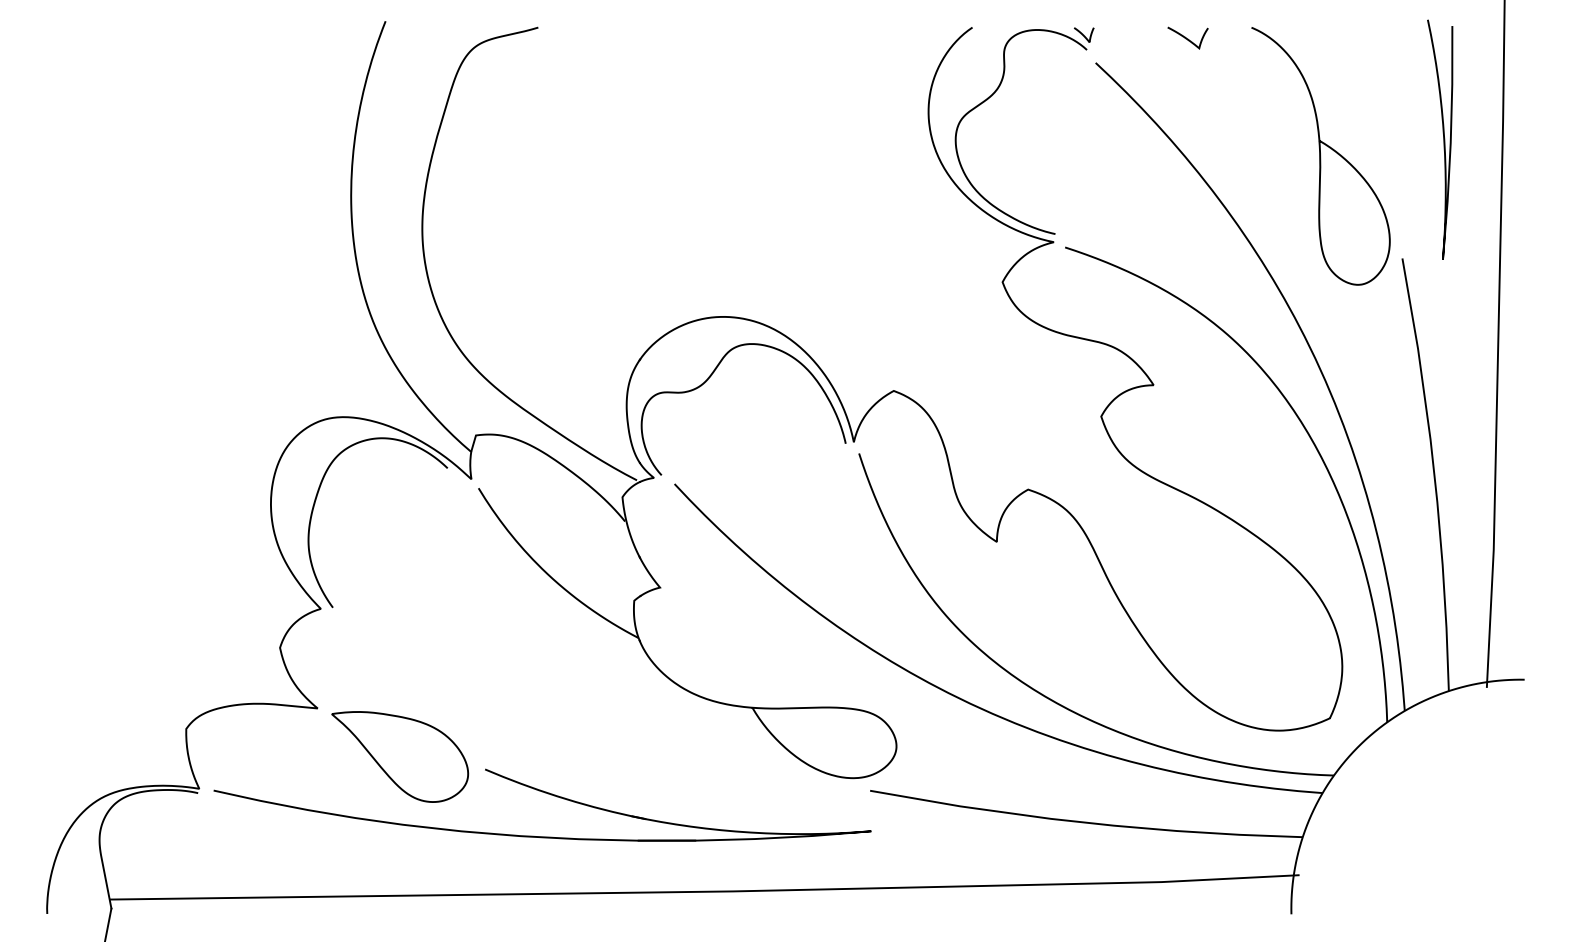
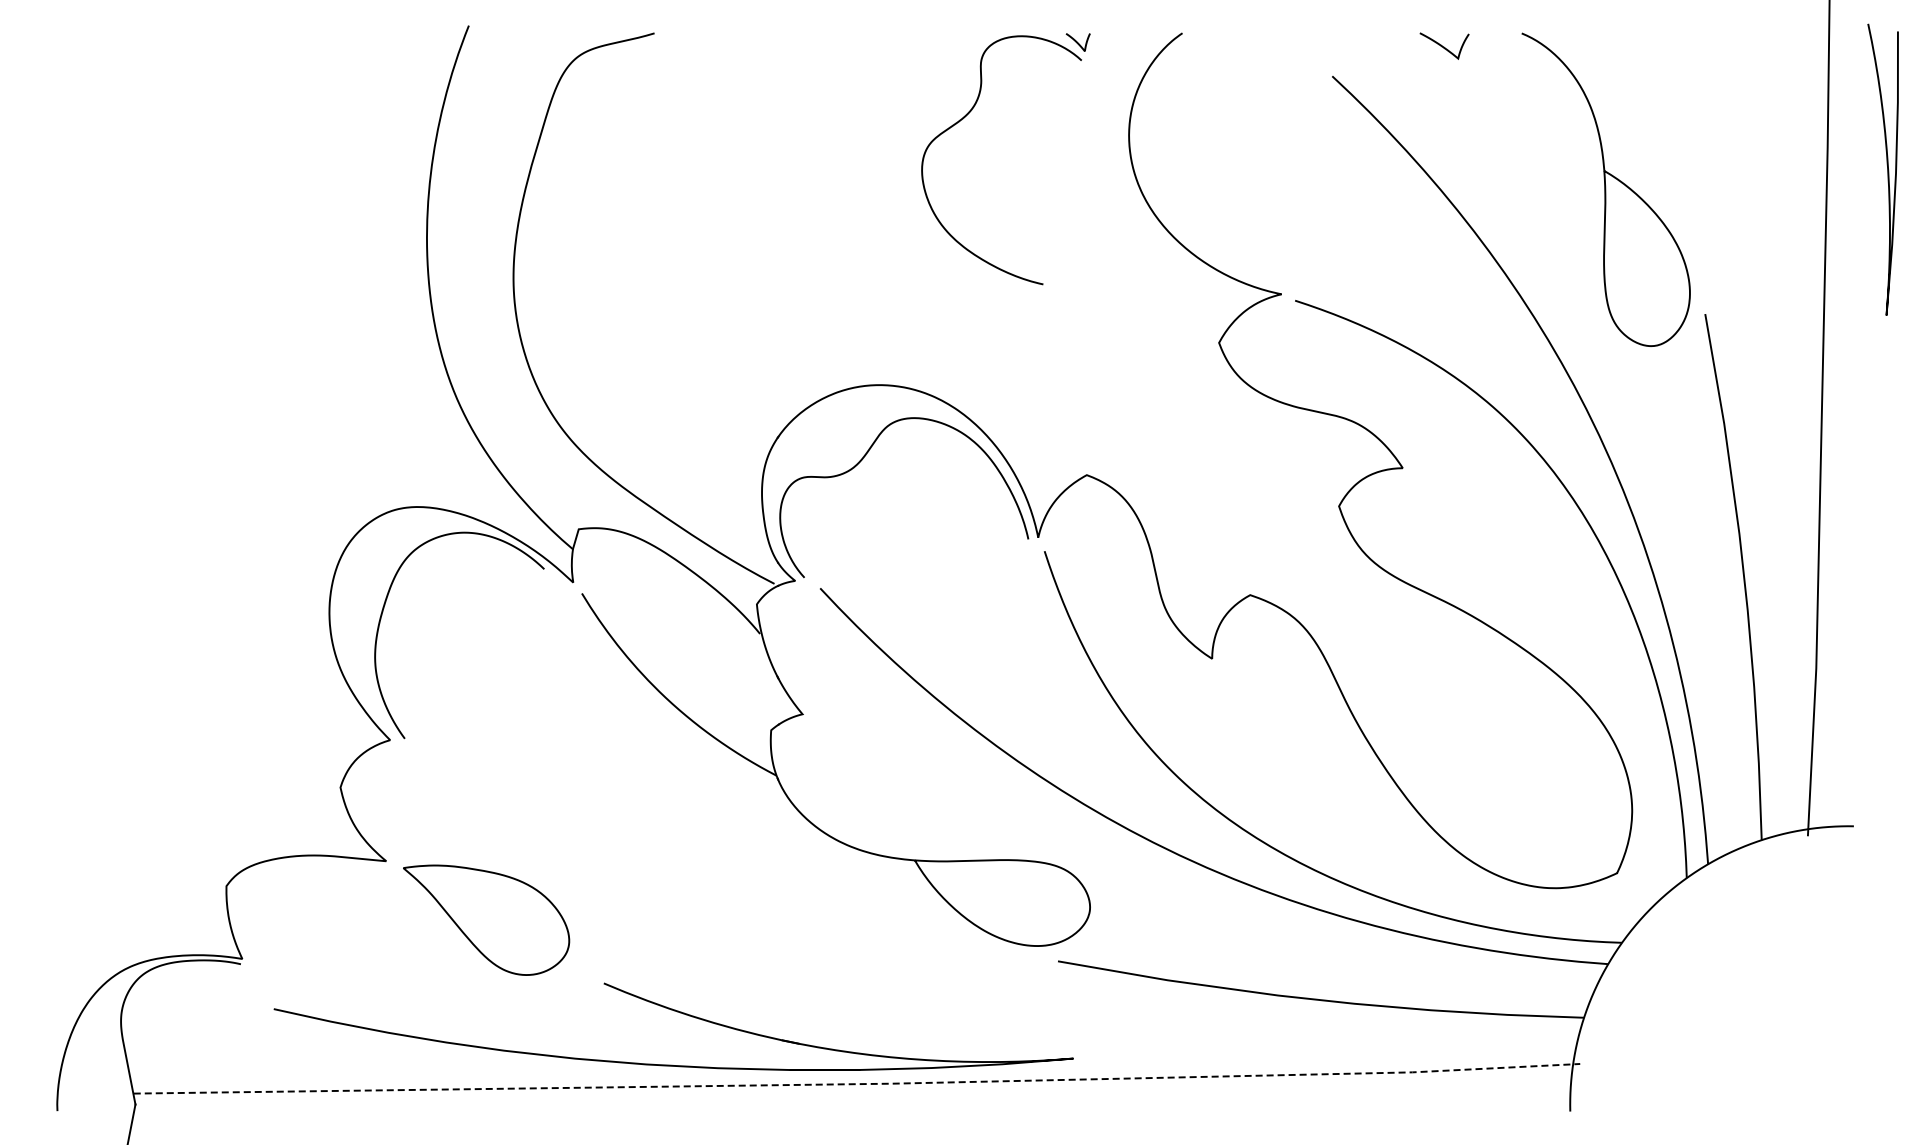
part: (990, 97) -> (964, 118), moved
curve: (1443, 139) -> (1887, 169), moved
part: (545, 793) -> (677, 1012), moved
line: (706, 892) -> (858, 1084), solid -> dashed

